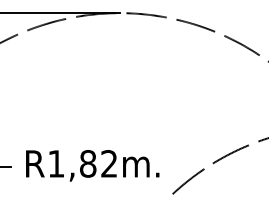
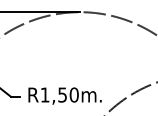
text: (98, 162) -> (68, 94), R1,82m. -> R1,50m.

